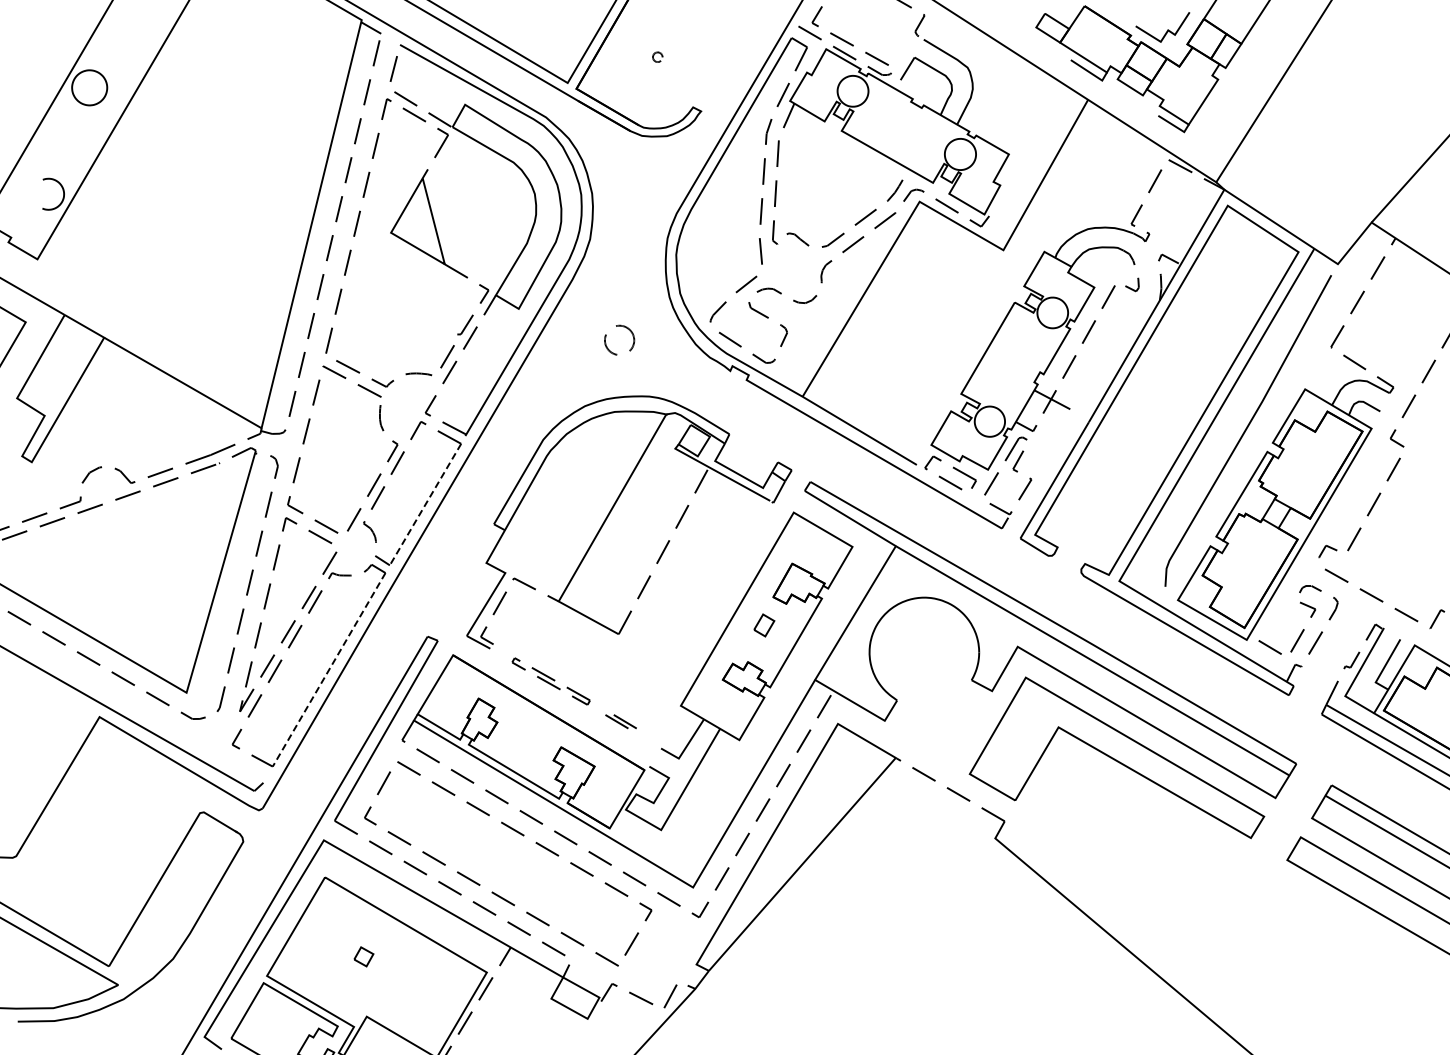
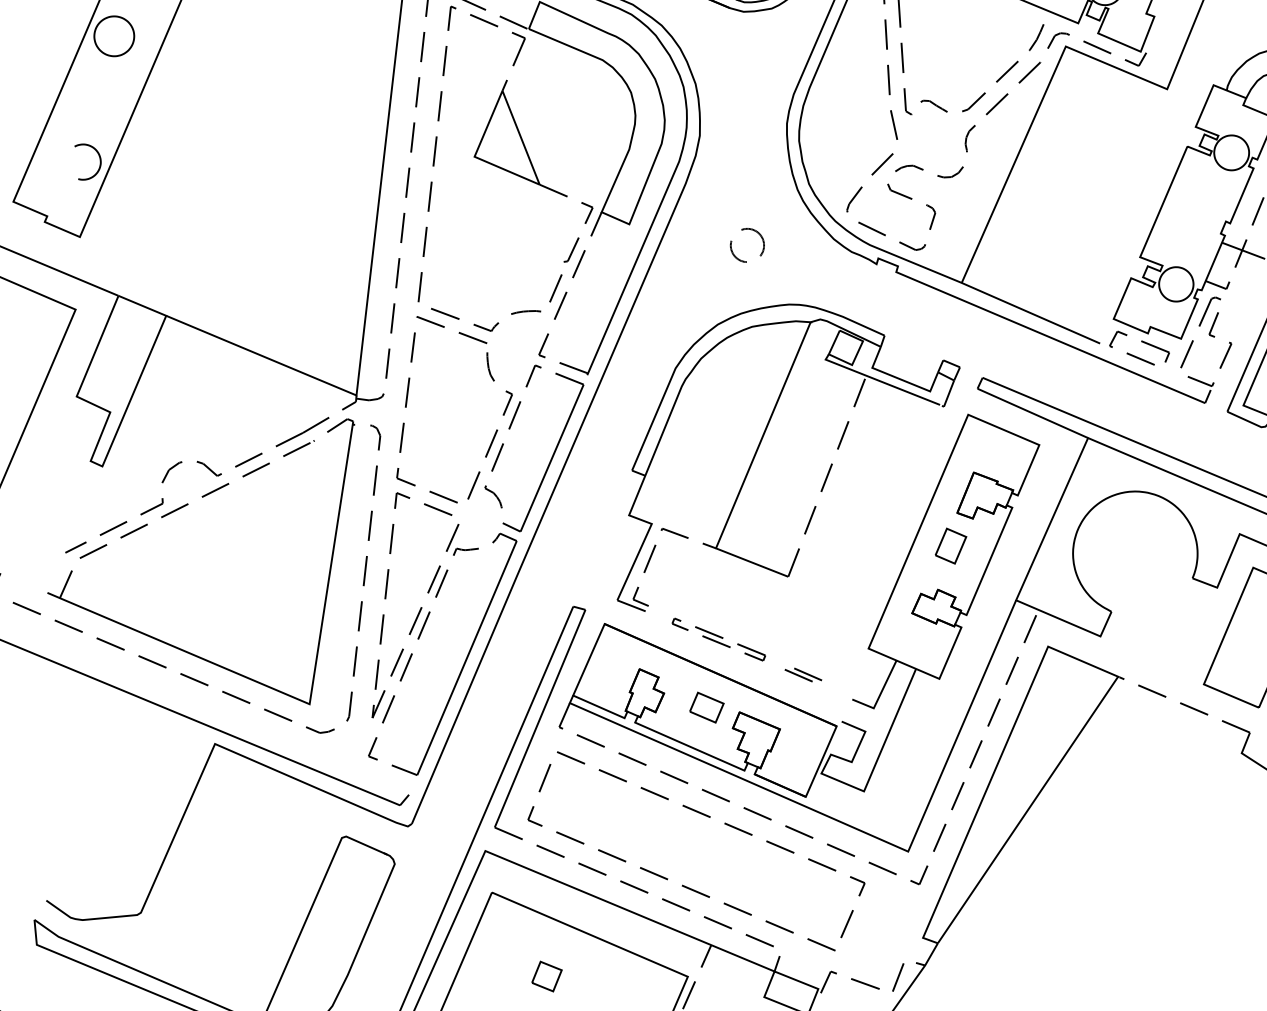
line: (425, 505) -> (552, 459), dashed -> solid
part: (764, 625) -> (951, 546), size x1.43
line: (328, 670) -> (466, 658), dashed -> solid
part: (533, 739) -> (707, 707), added
part: (363, 956) -> (546, 976), size x1.43

